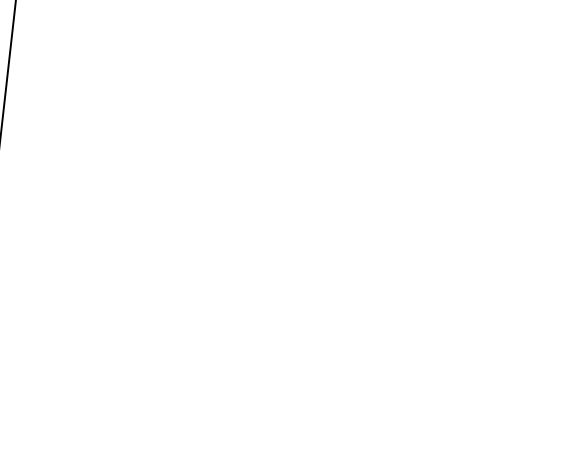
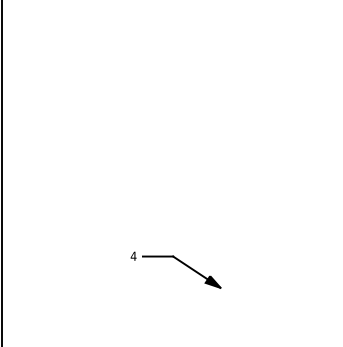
part: (292, 372) -> (181, 263), added

